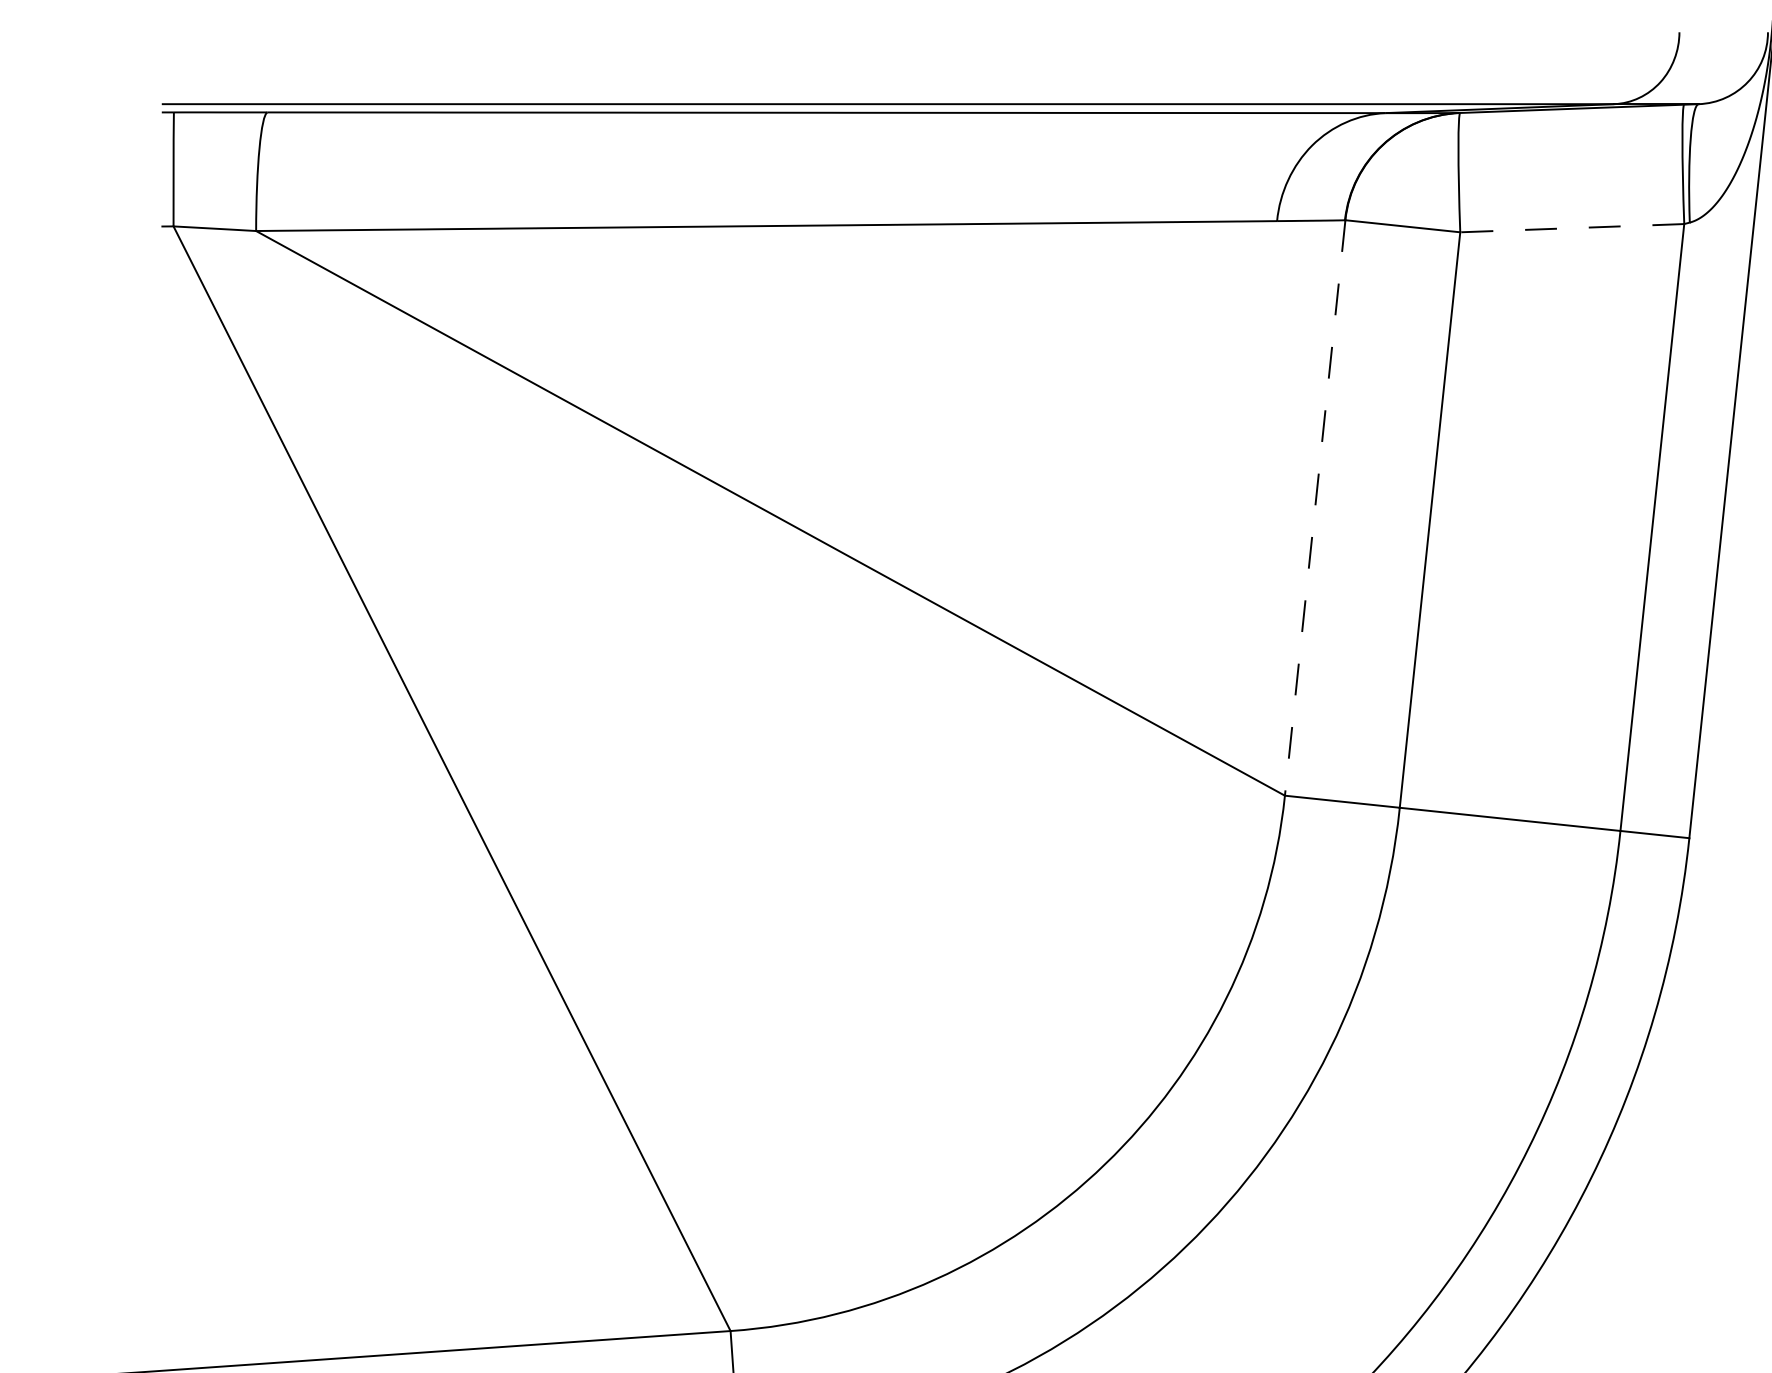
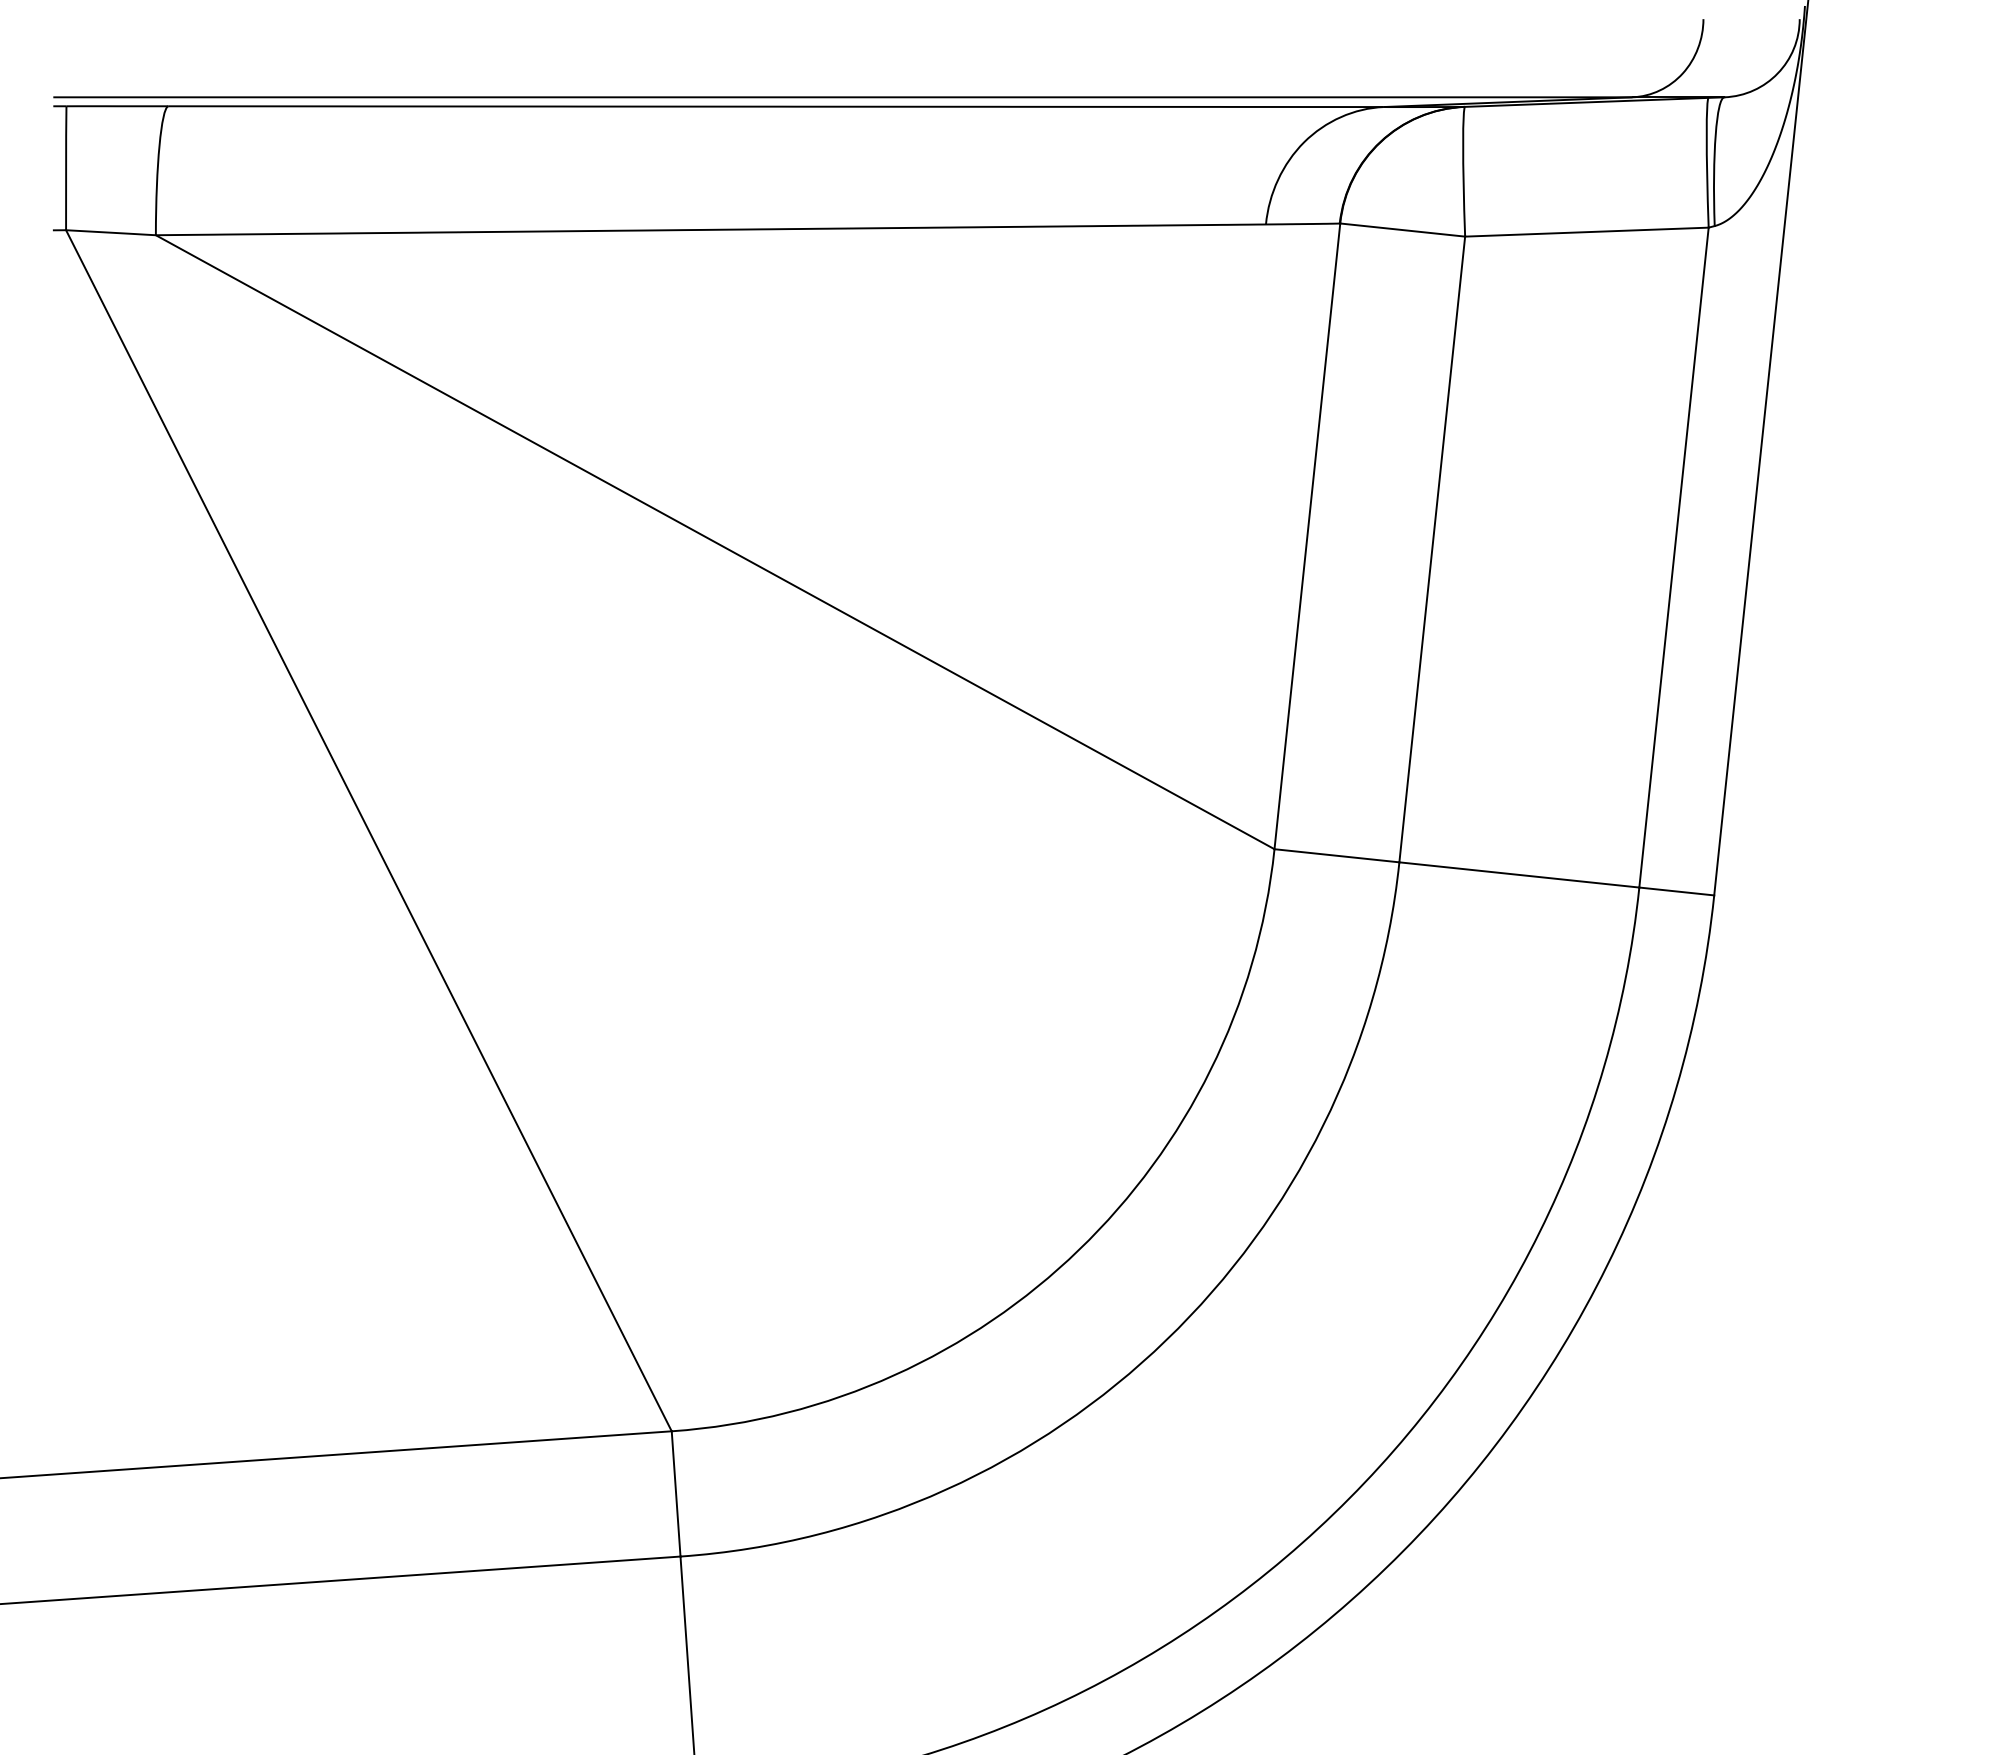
line: (1571, 228) -> (1586, 232), dashed -> solid
line: (1315, 508) -> (1307, 536), dashed -> solid

